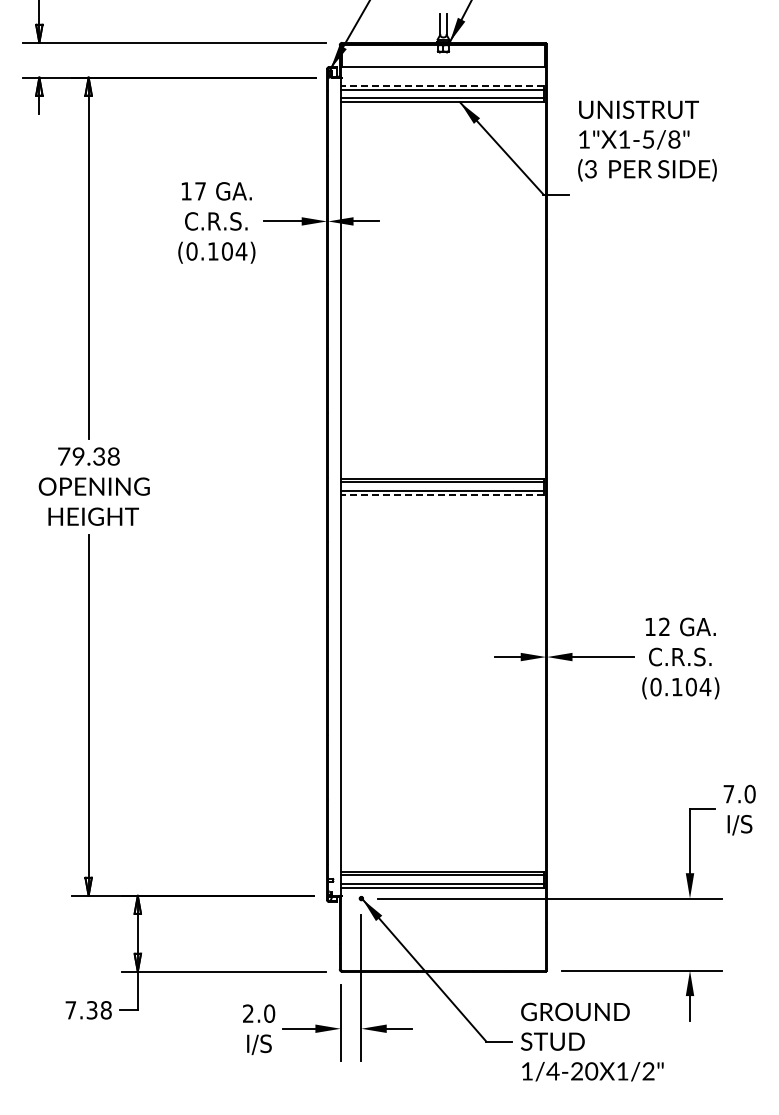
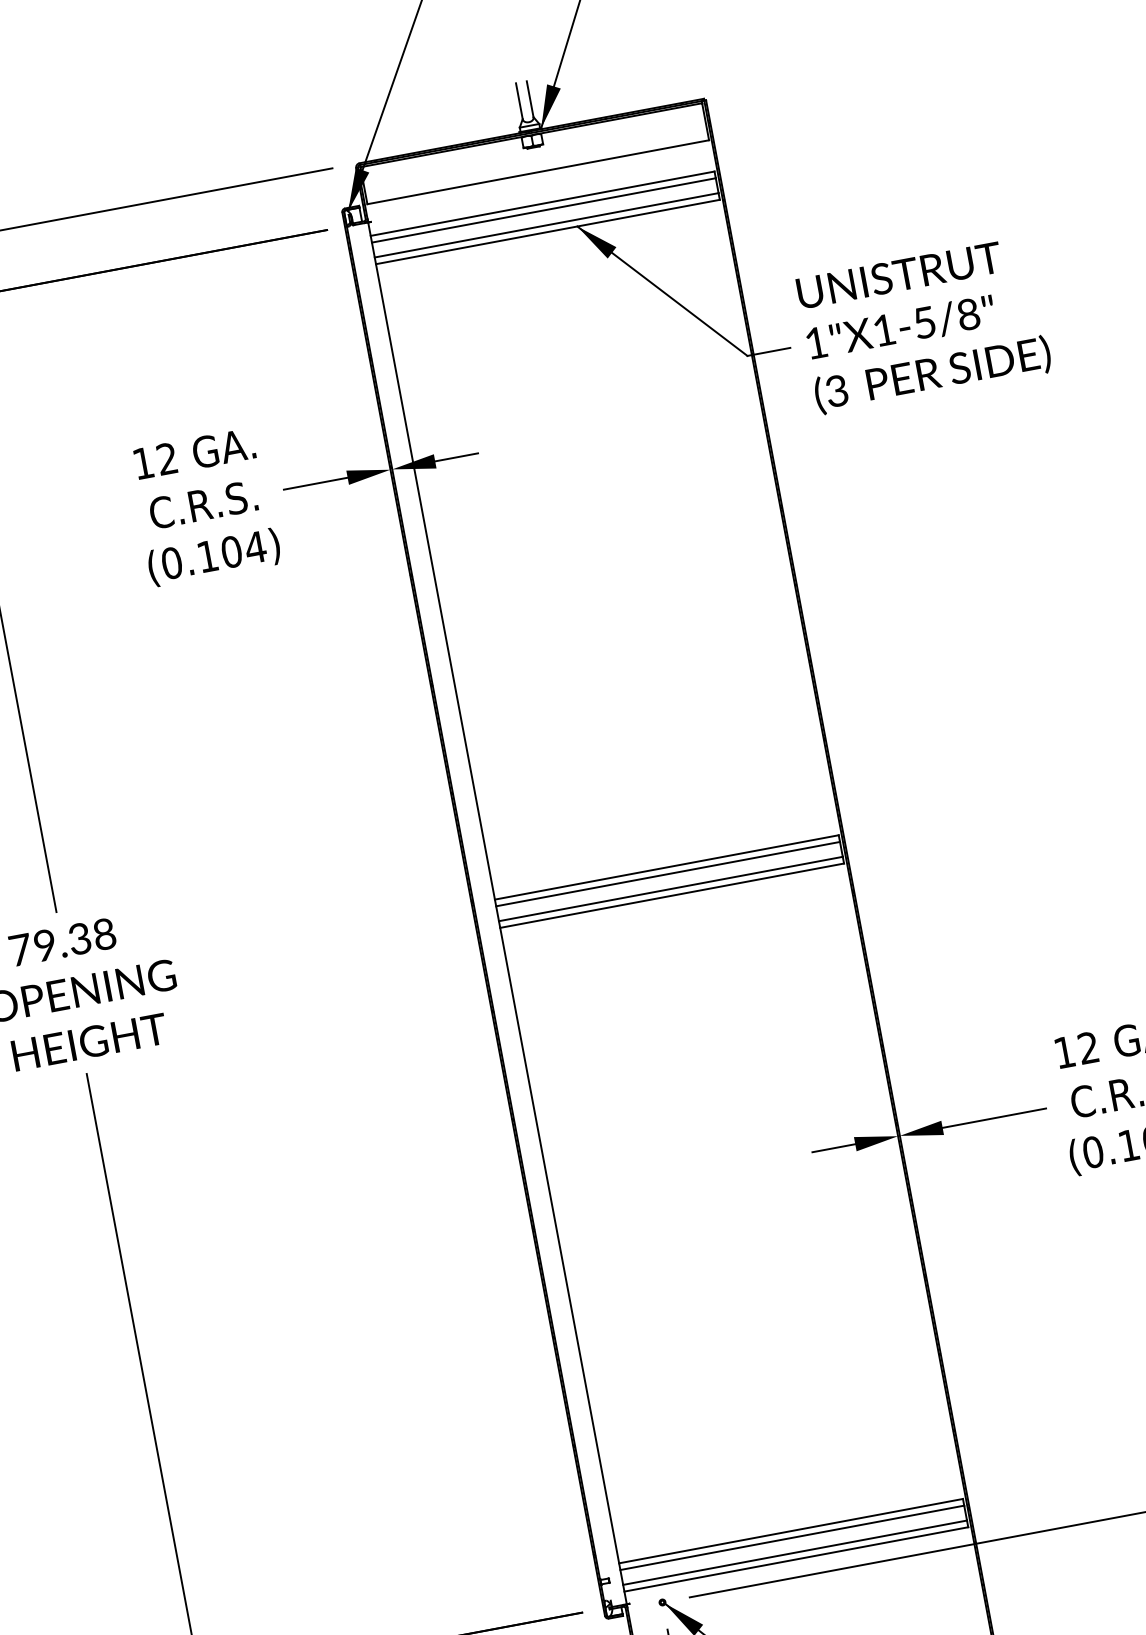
line: (442, 85) -> (542, 203), dashed -> solid
text: (647, 140) -> (923, 324), moved
text: (200, 191) -> (167, 459), 17 -> 12
line: (442, 495) -> (672, 896), dashed -> solid

